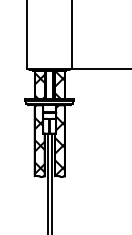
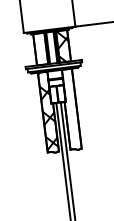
hatch: (39, 85) -> (40, 49), removed
hatch: (59, 140) -> (70, 109), removed

